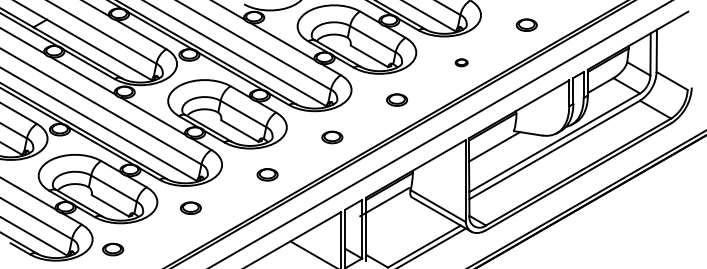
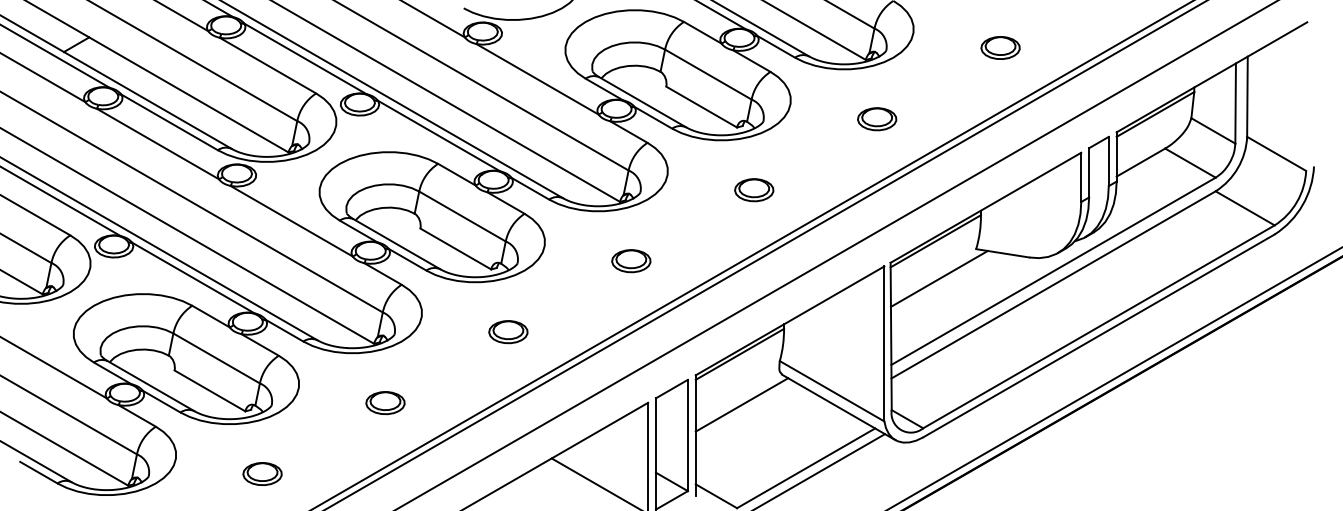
part: (461, 62) -> (876, 118), size x1.67
line: (384, 202) -> (741, 405), moved
part: (190, 207) -> (384, 401), moved
part: (113, 249) -> (263, 473), moved

